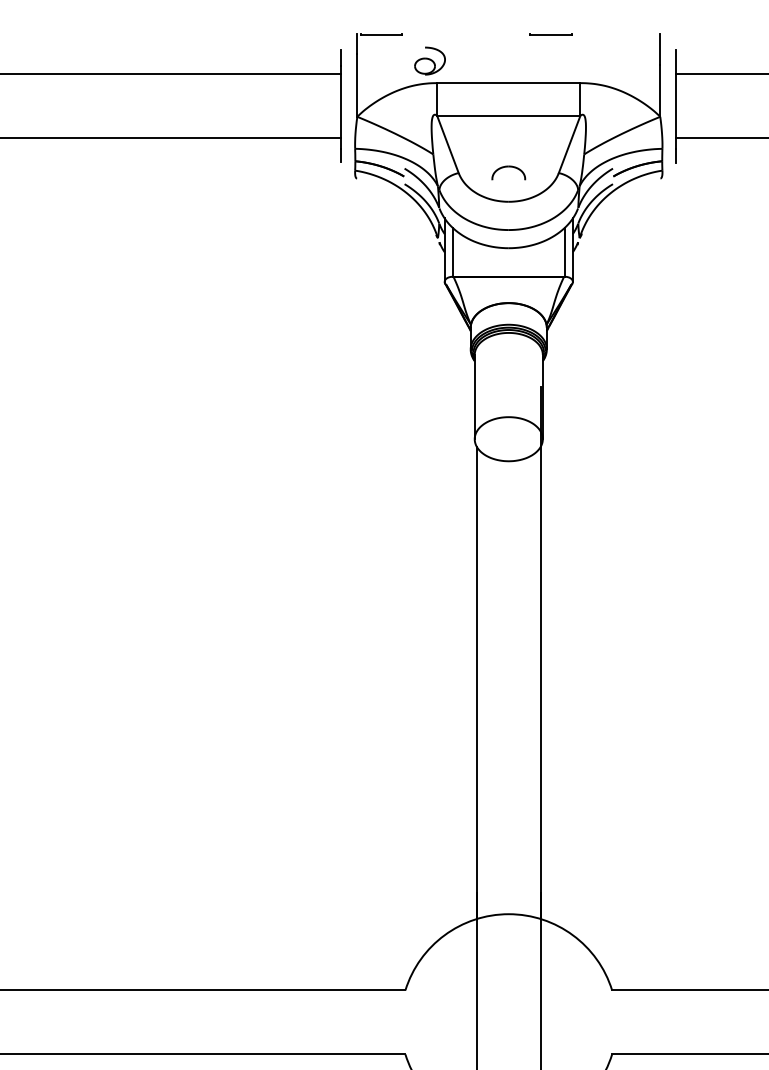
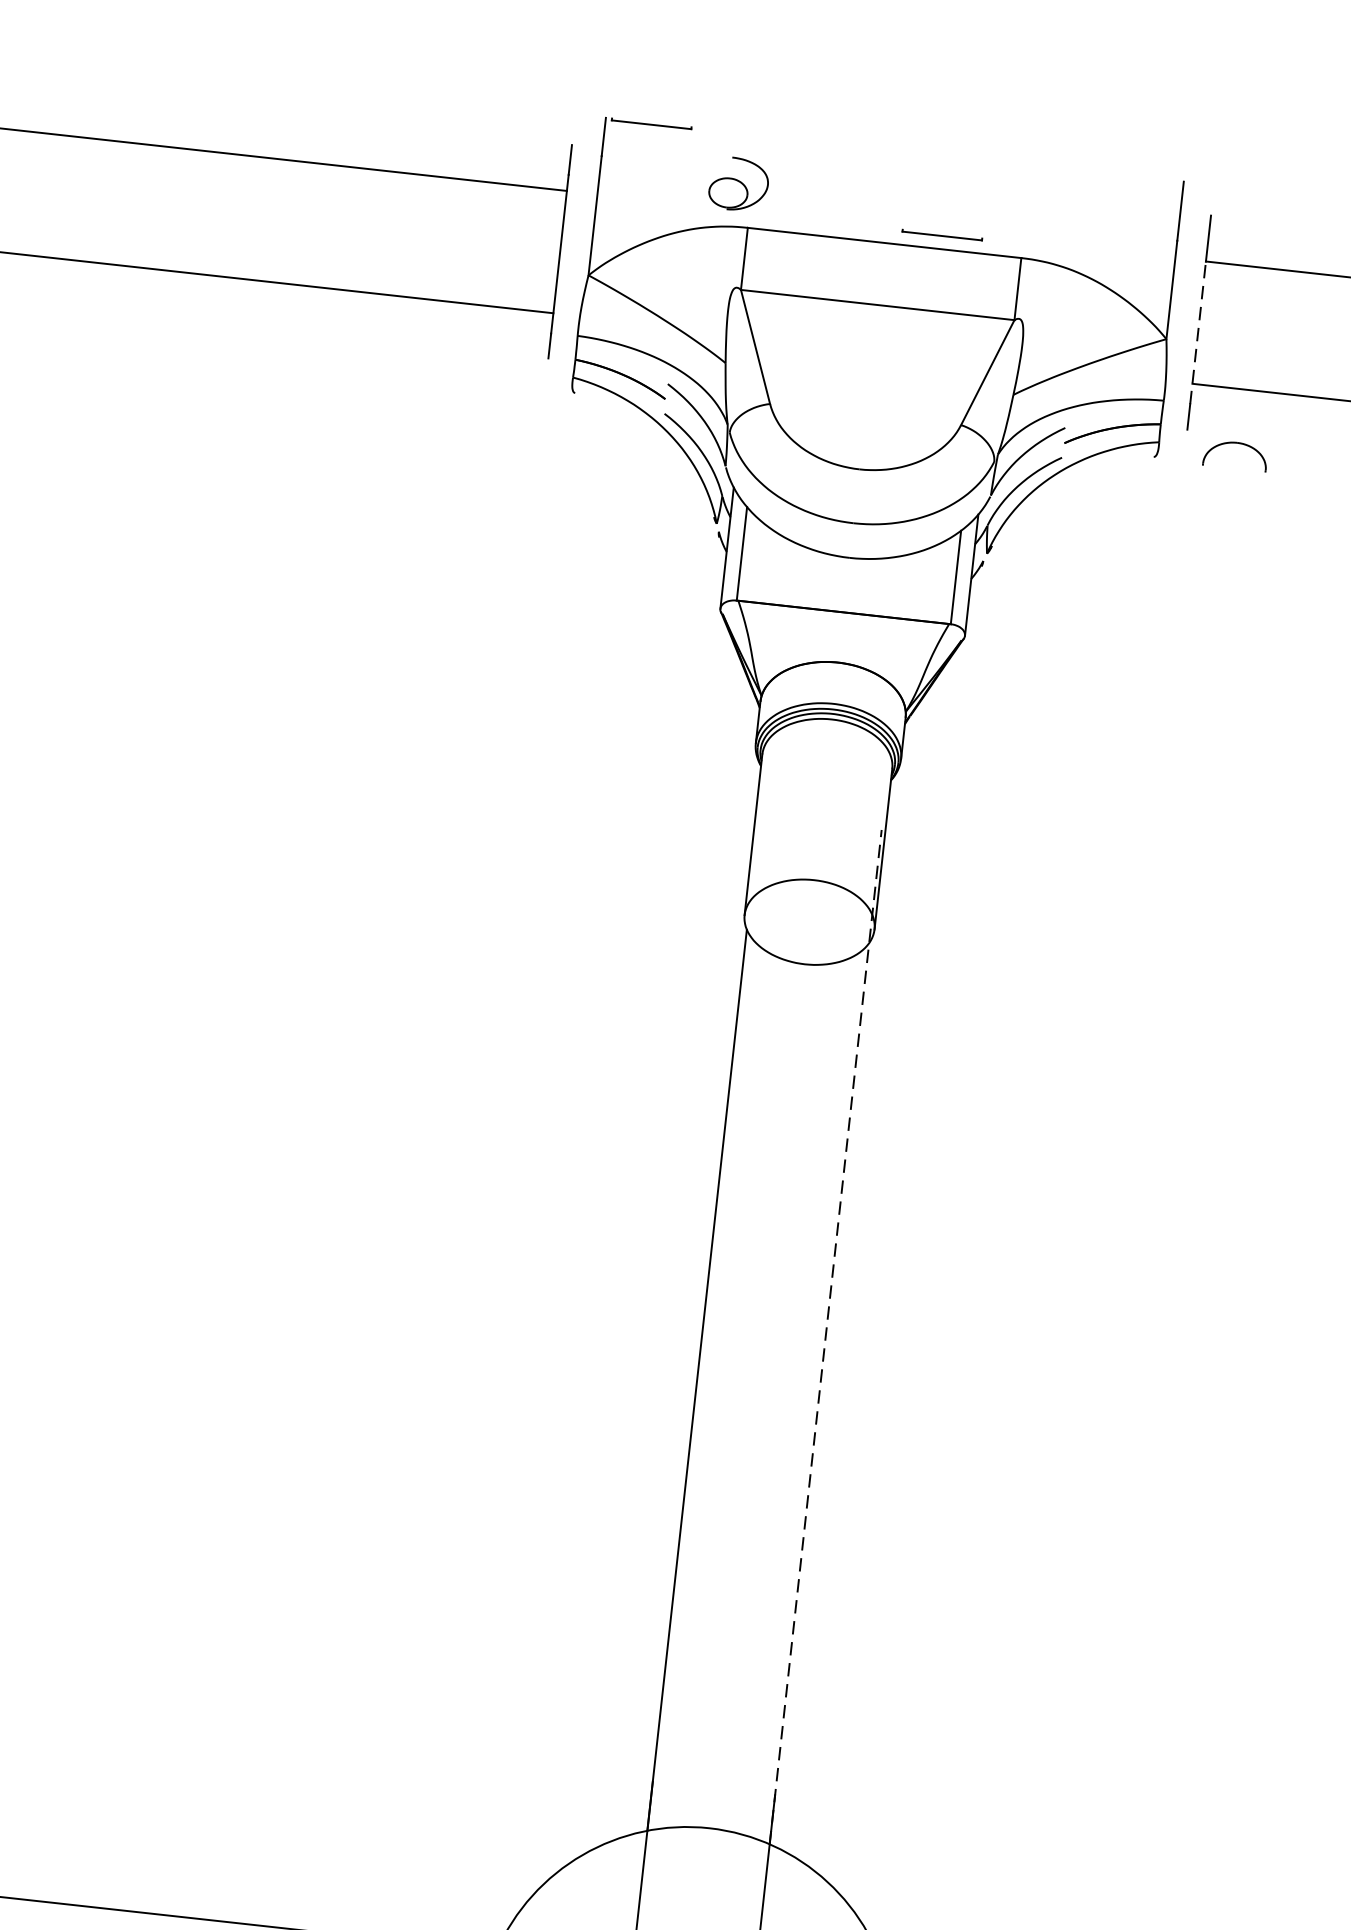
line: (550, 34) -> (940, 234), moved
line: (676, 111) -> (1198, 332), solid -> dashed
part: (508, 172) -> (1235, 454), moved
line: (540, 653) -> (824, 1337), solid -> dashed

